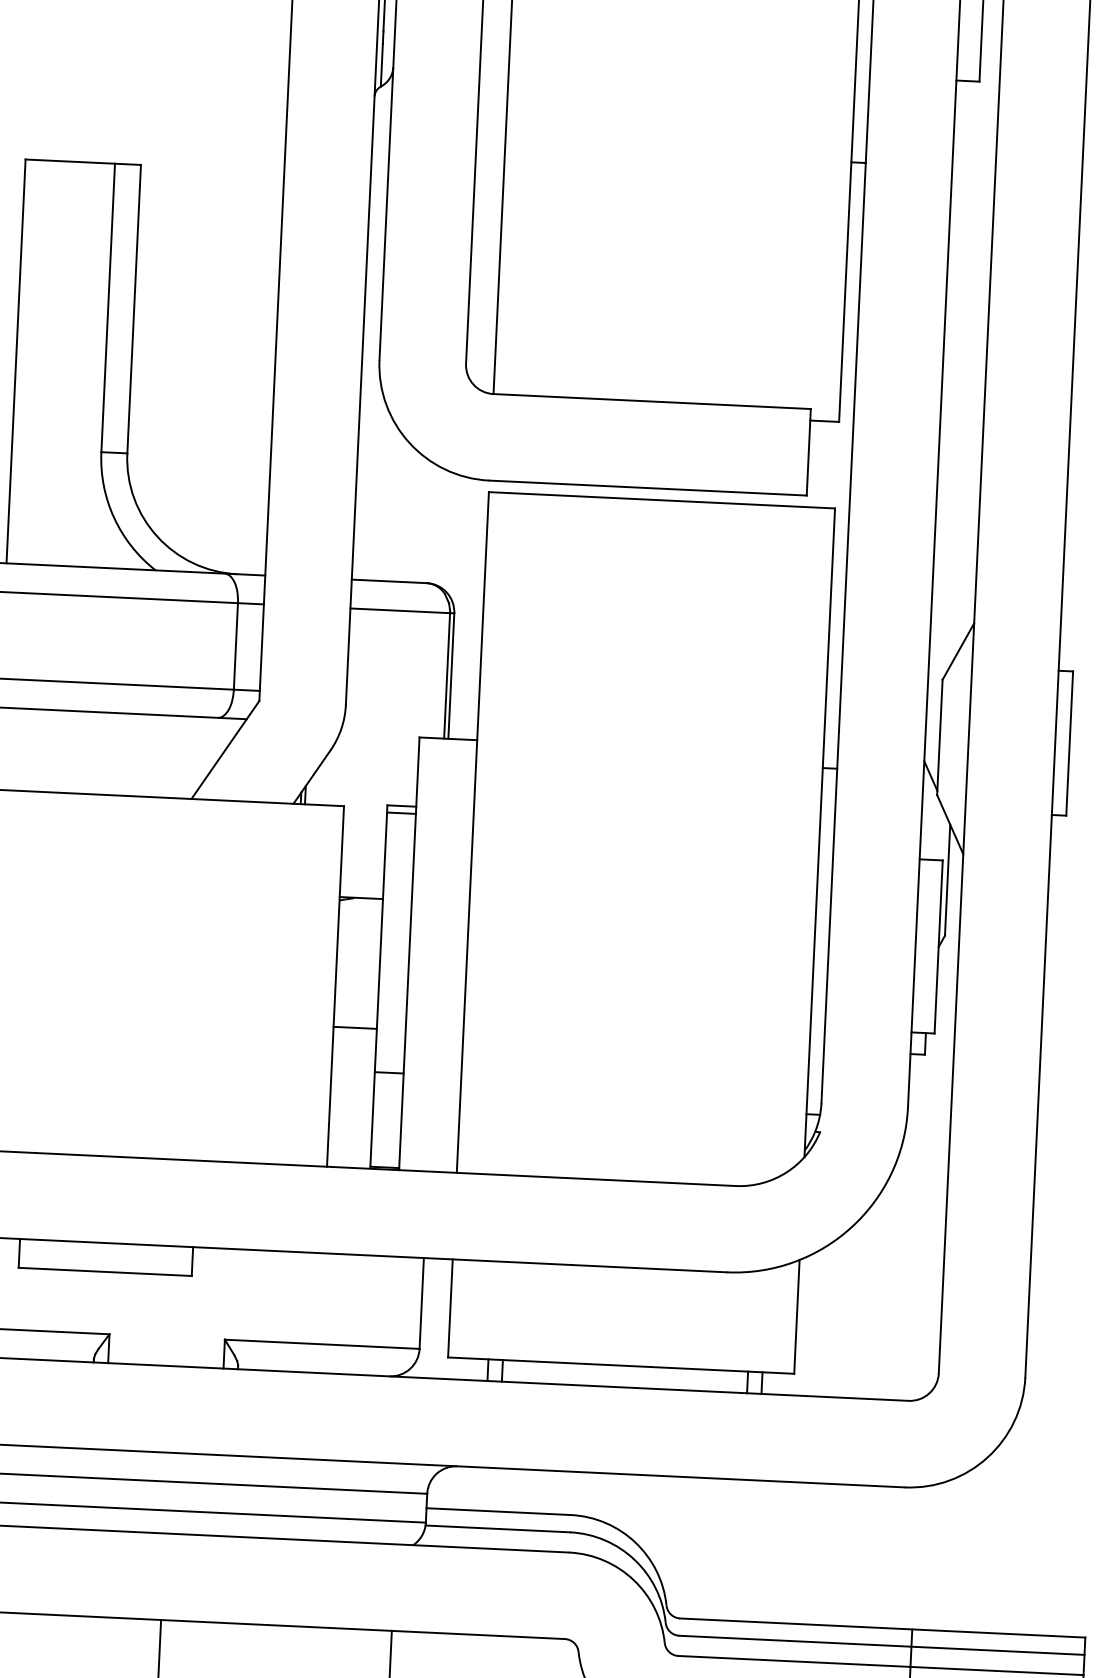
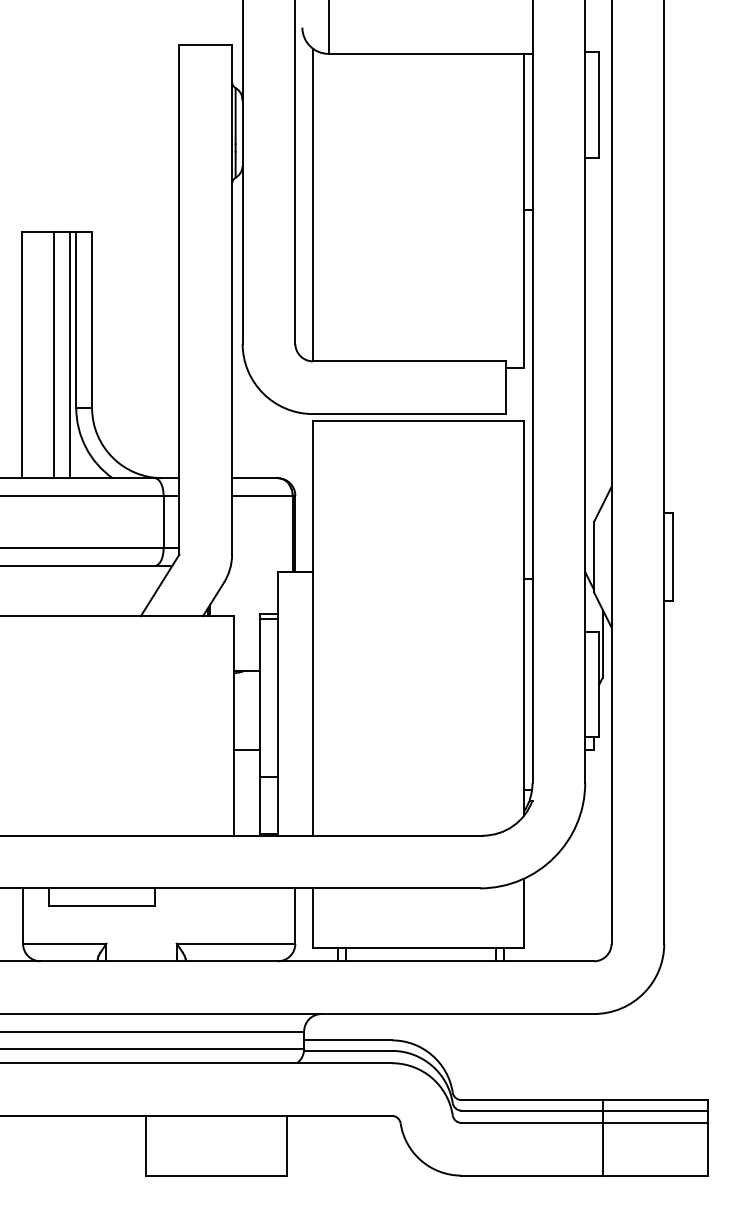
line: (69, 364) -> (54, 355), added
line: (94, 365) -> (69, 355), added

